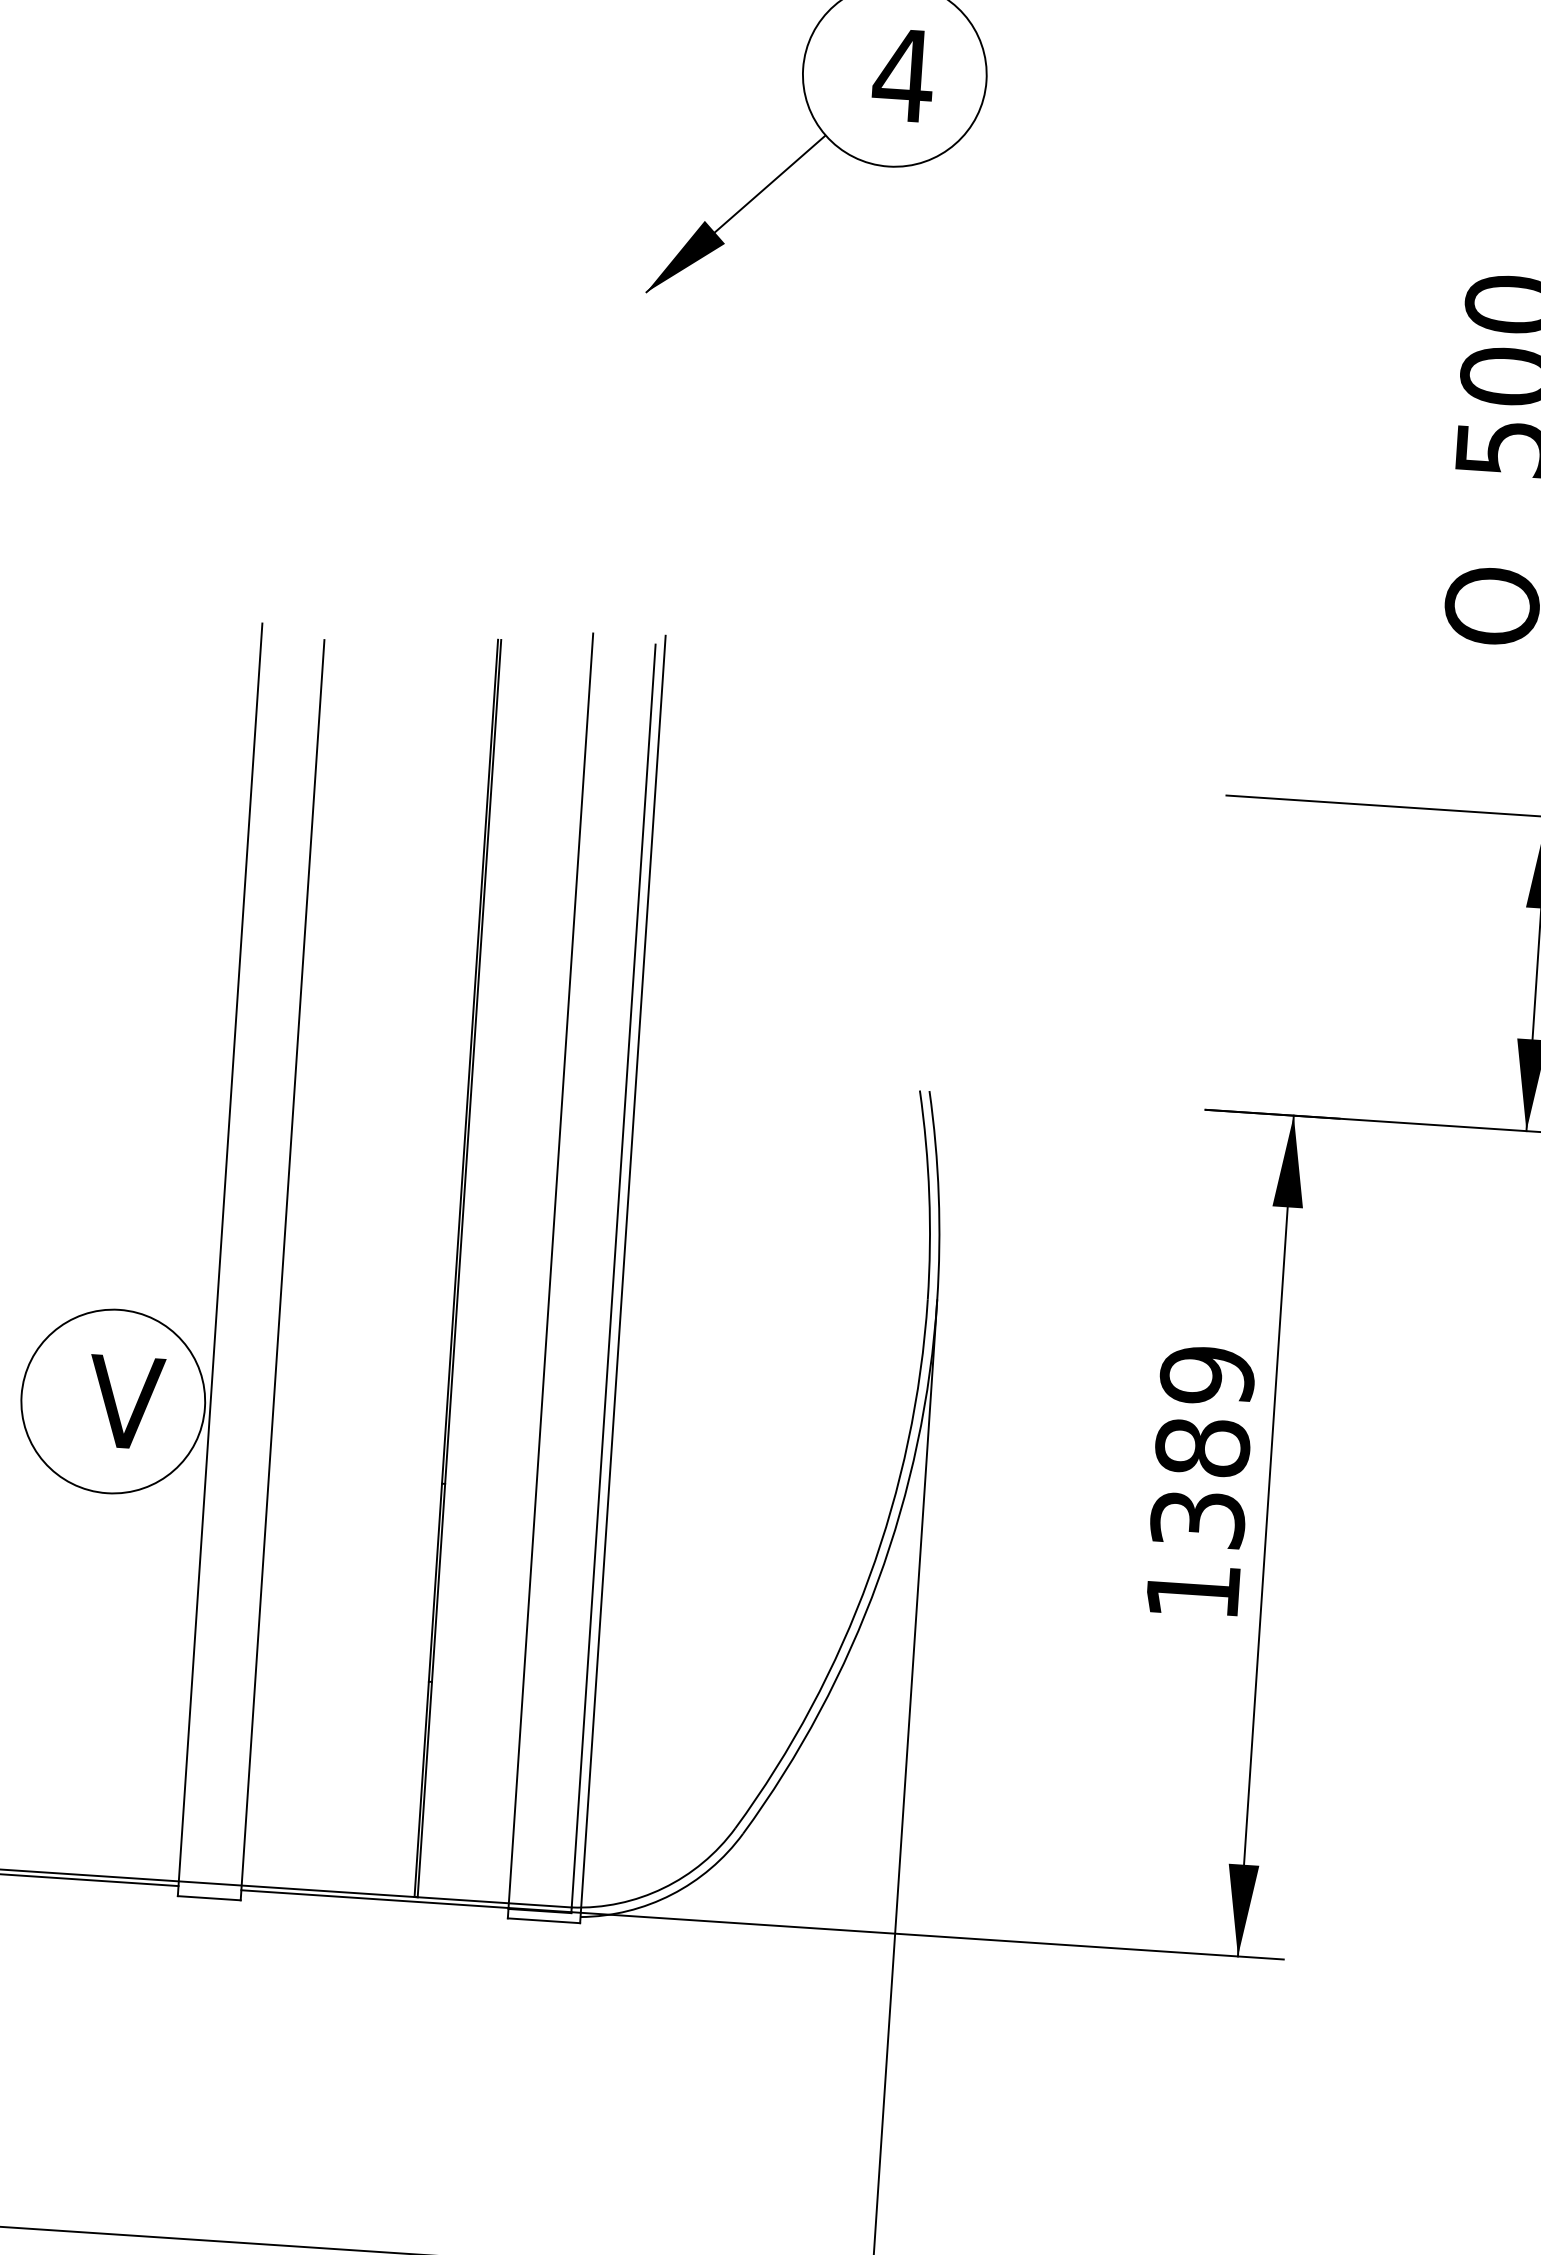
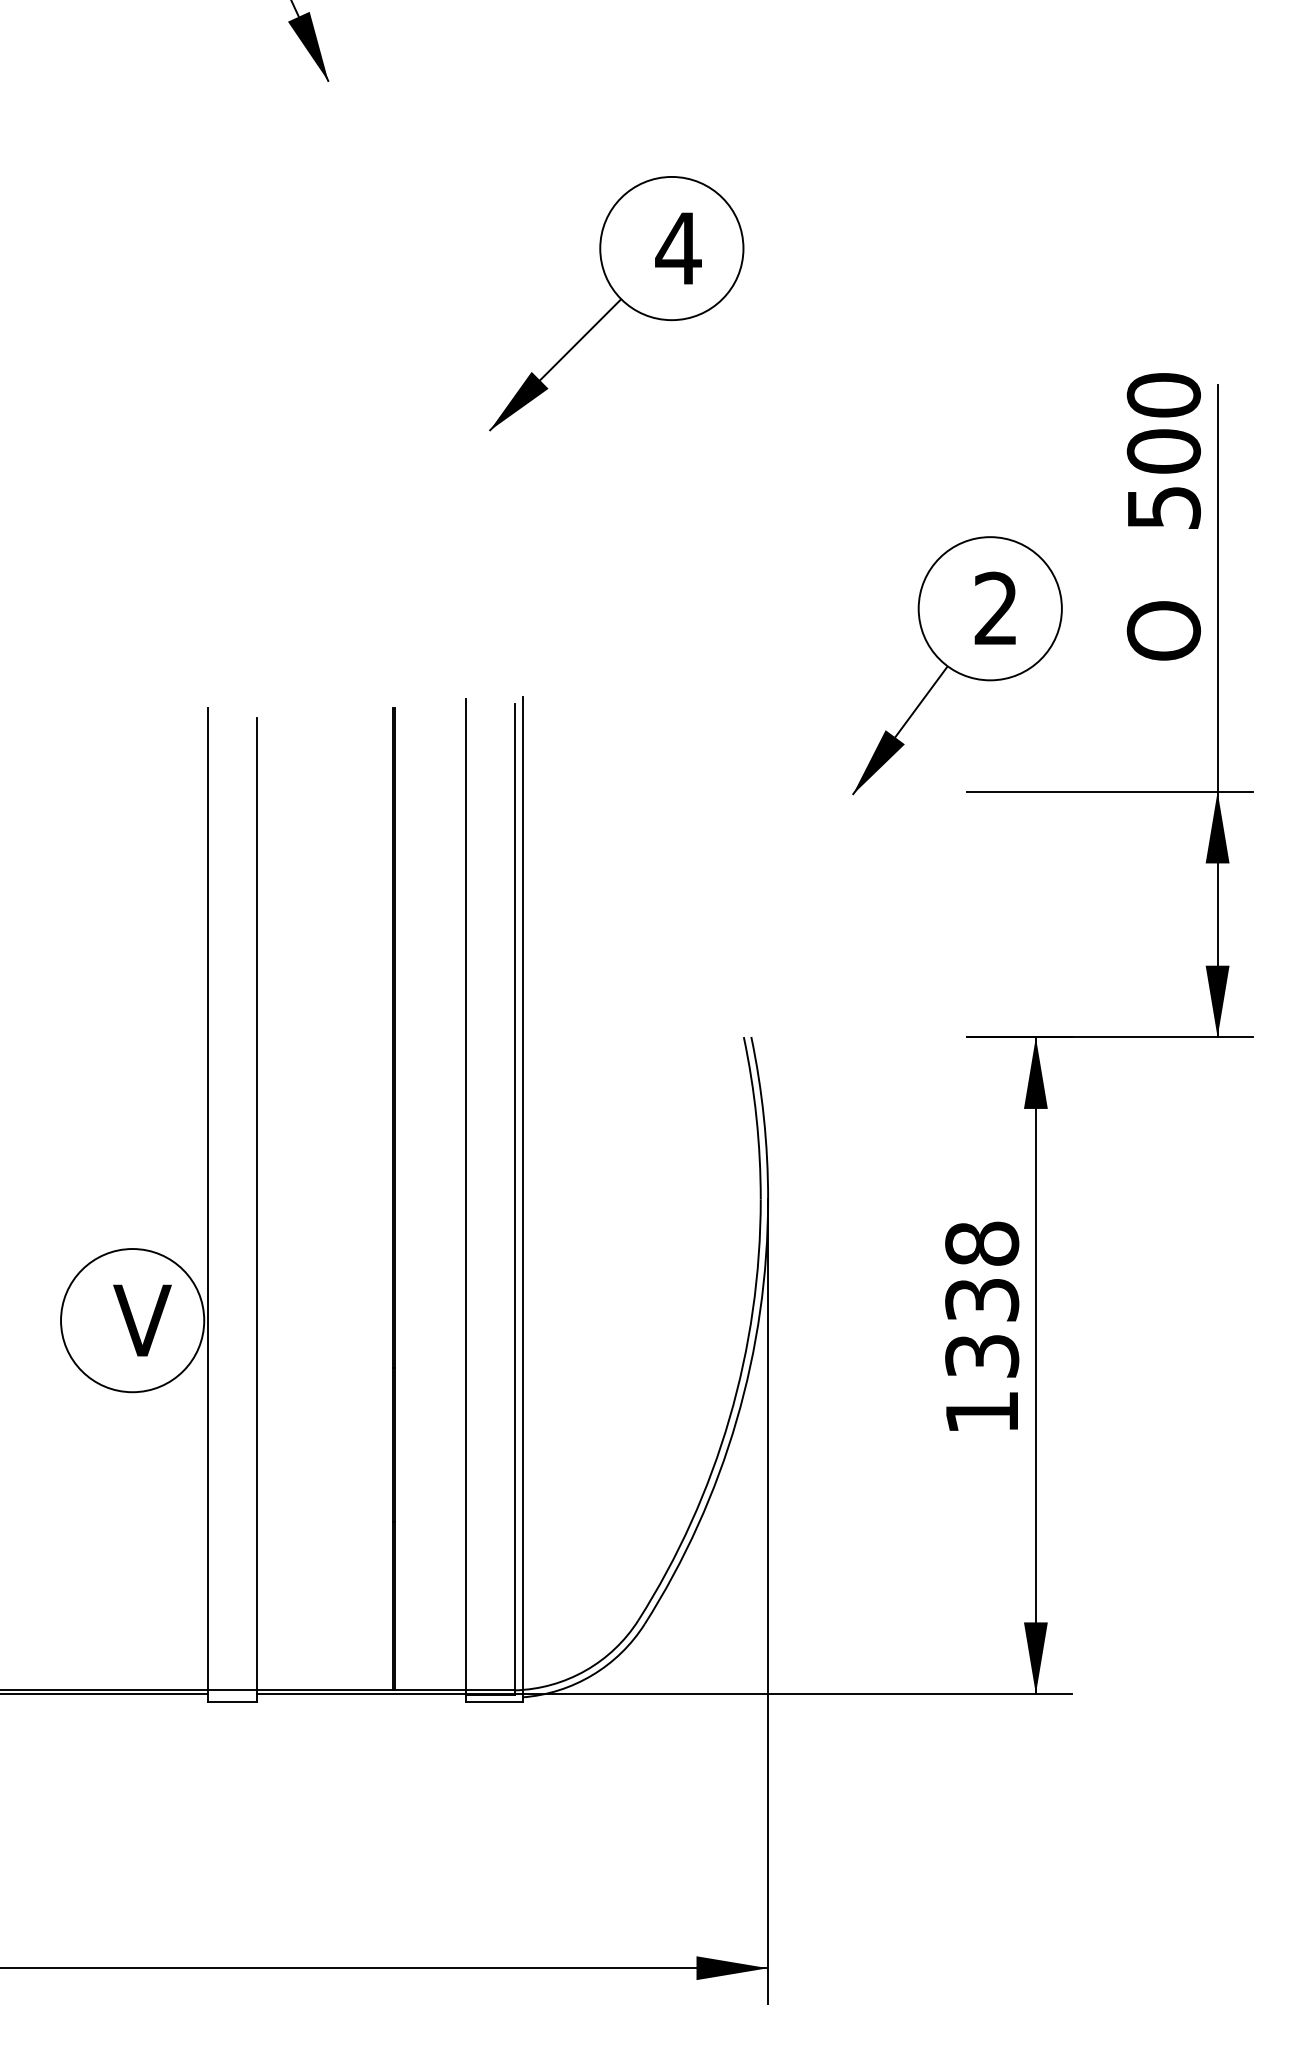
part: (1225, 632) -> (957, 665), added
text: (1205, 1410) -> (982, 1271), 1389 -> 1338

